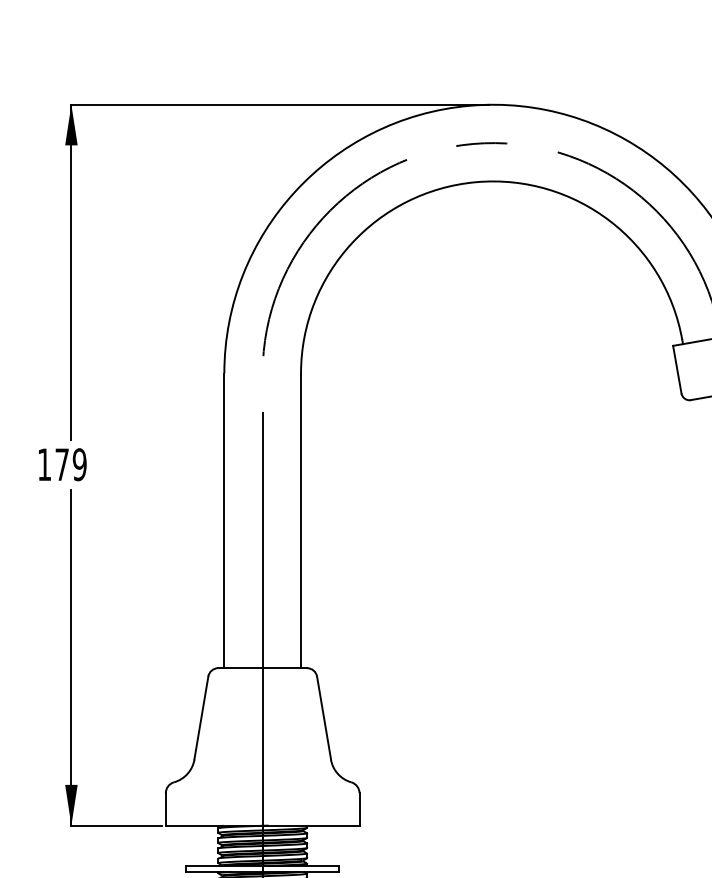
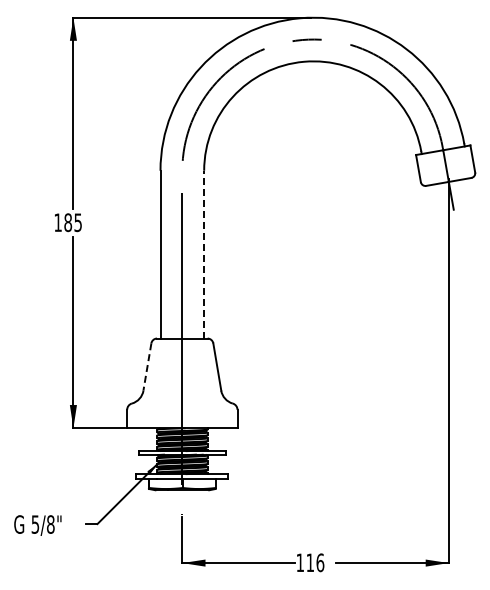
text: (71, 464) -> (73, 222), 179 -> 185
line: (301, 520) -> (204, 254), solid -> dashed
line: (201, 717) -> (147, 366), solid -> dashed

